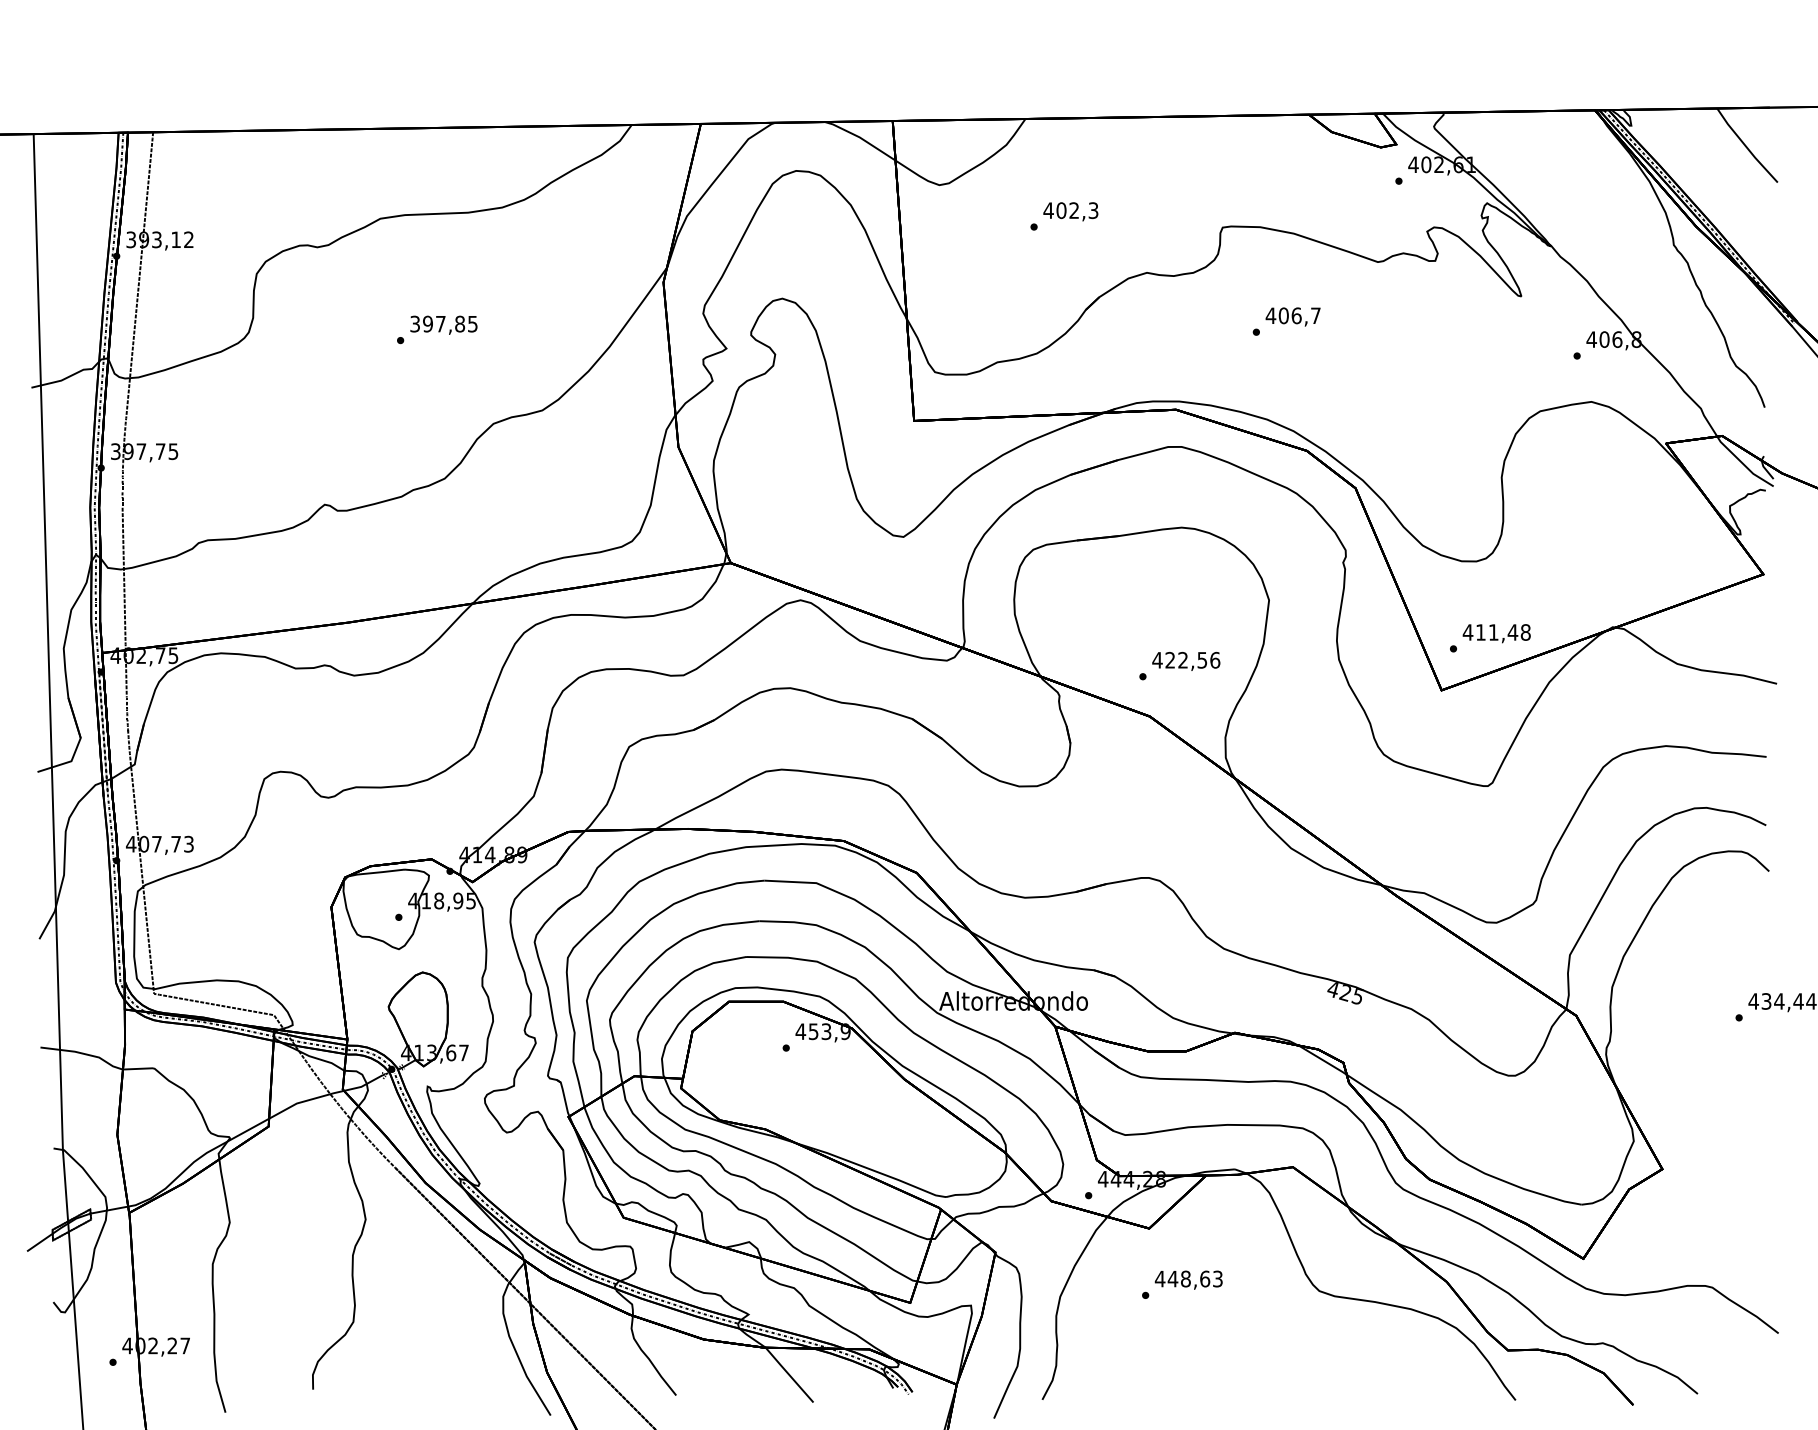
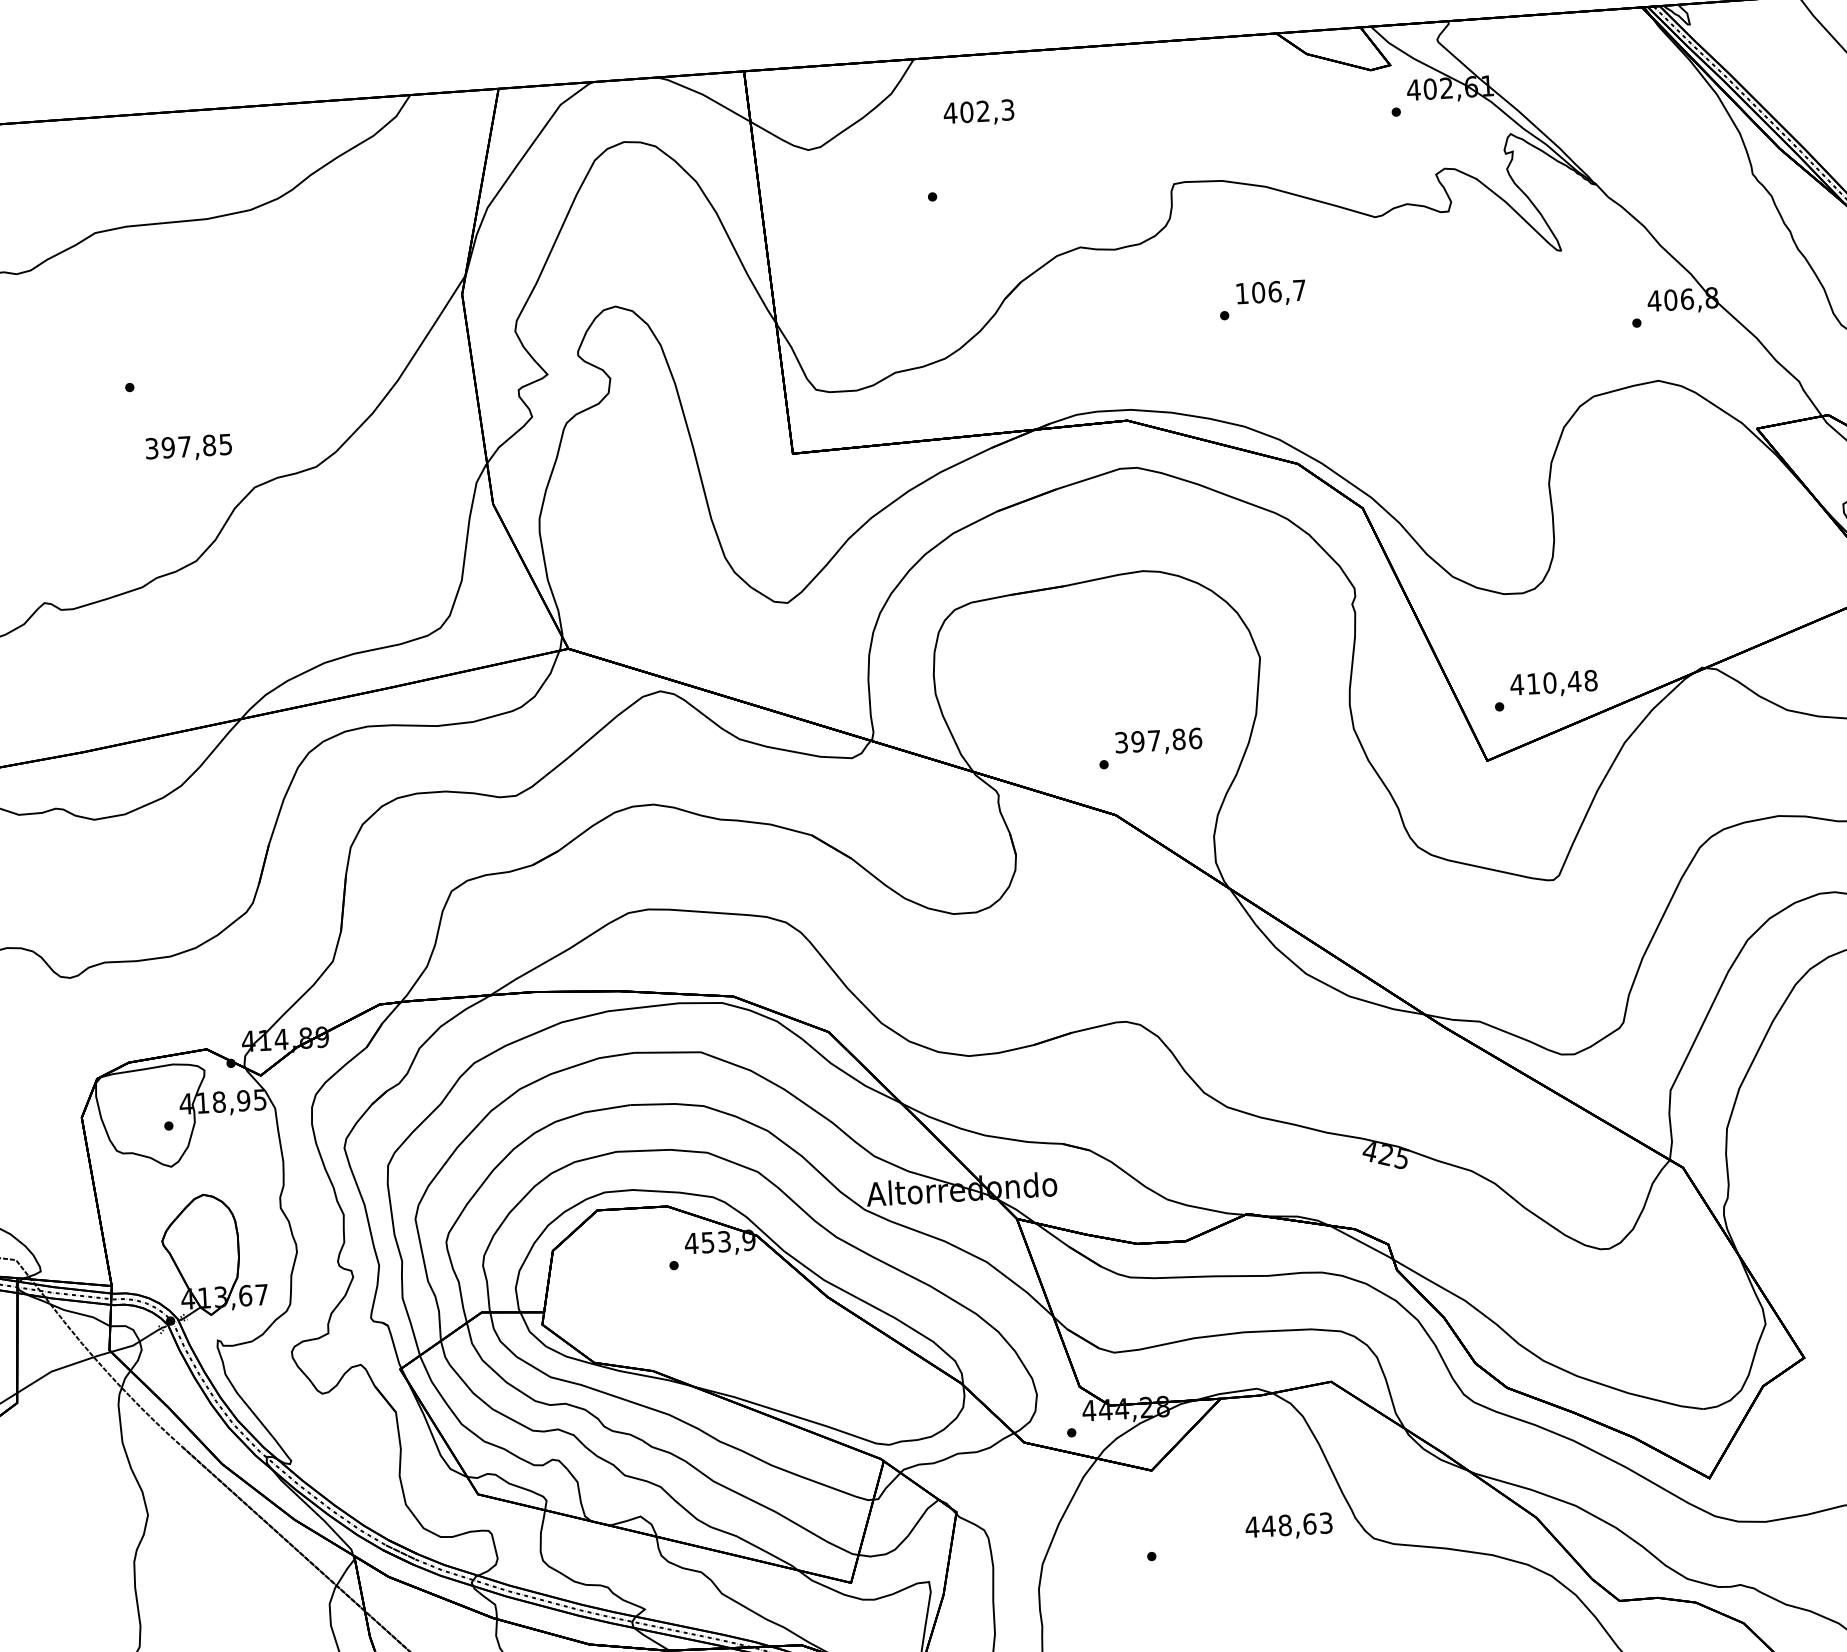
text: (1070, 211) -> (978, 112), moved
text: (1270, 315) -> (1241, 293), 406,7 -> 106,7
text: (443, 324) -> (188, 447), moved
text: (1493, 632) -> (1549, 683), 411,48 -> 410,48
text: (1179, 659) -> (1149, 740), 422,56 -> 397,86
text: (1188, 1279) -> (1288, 1525), moved

